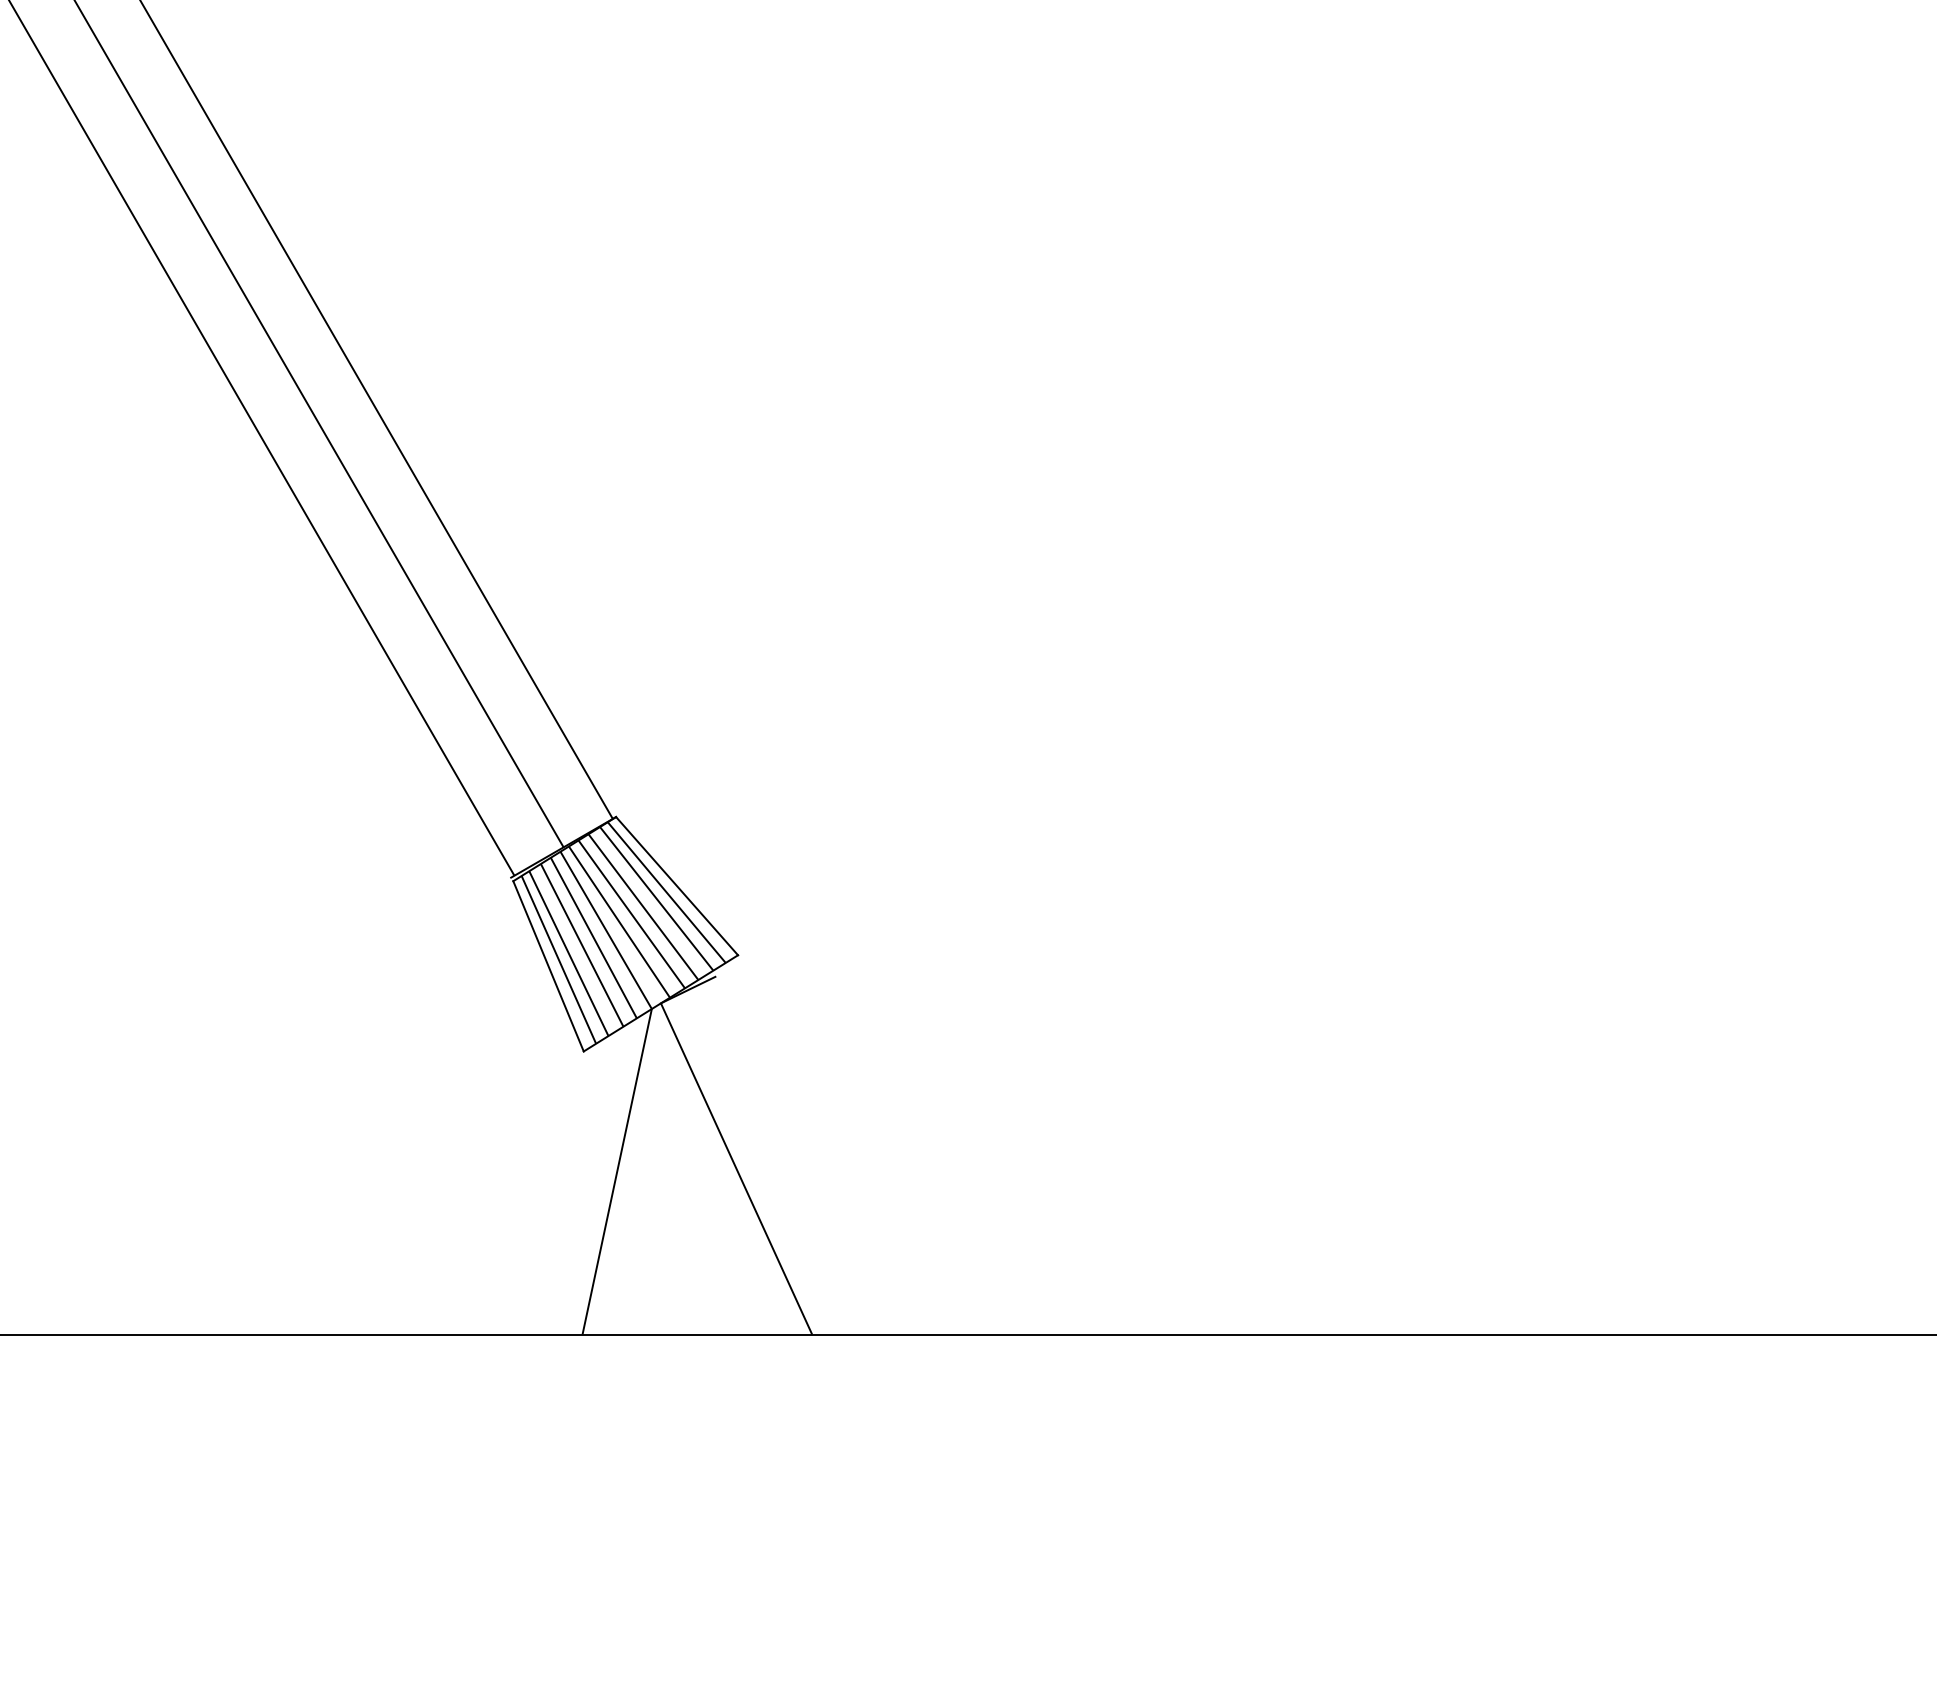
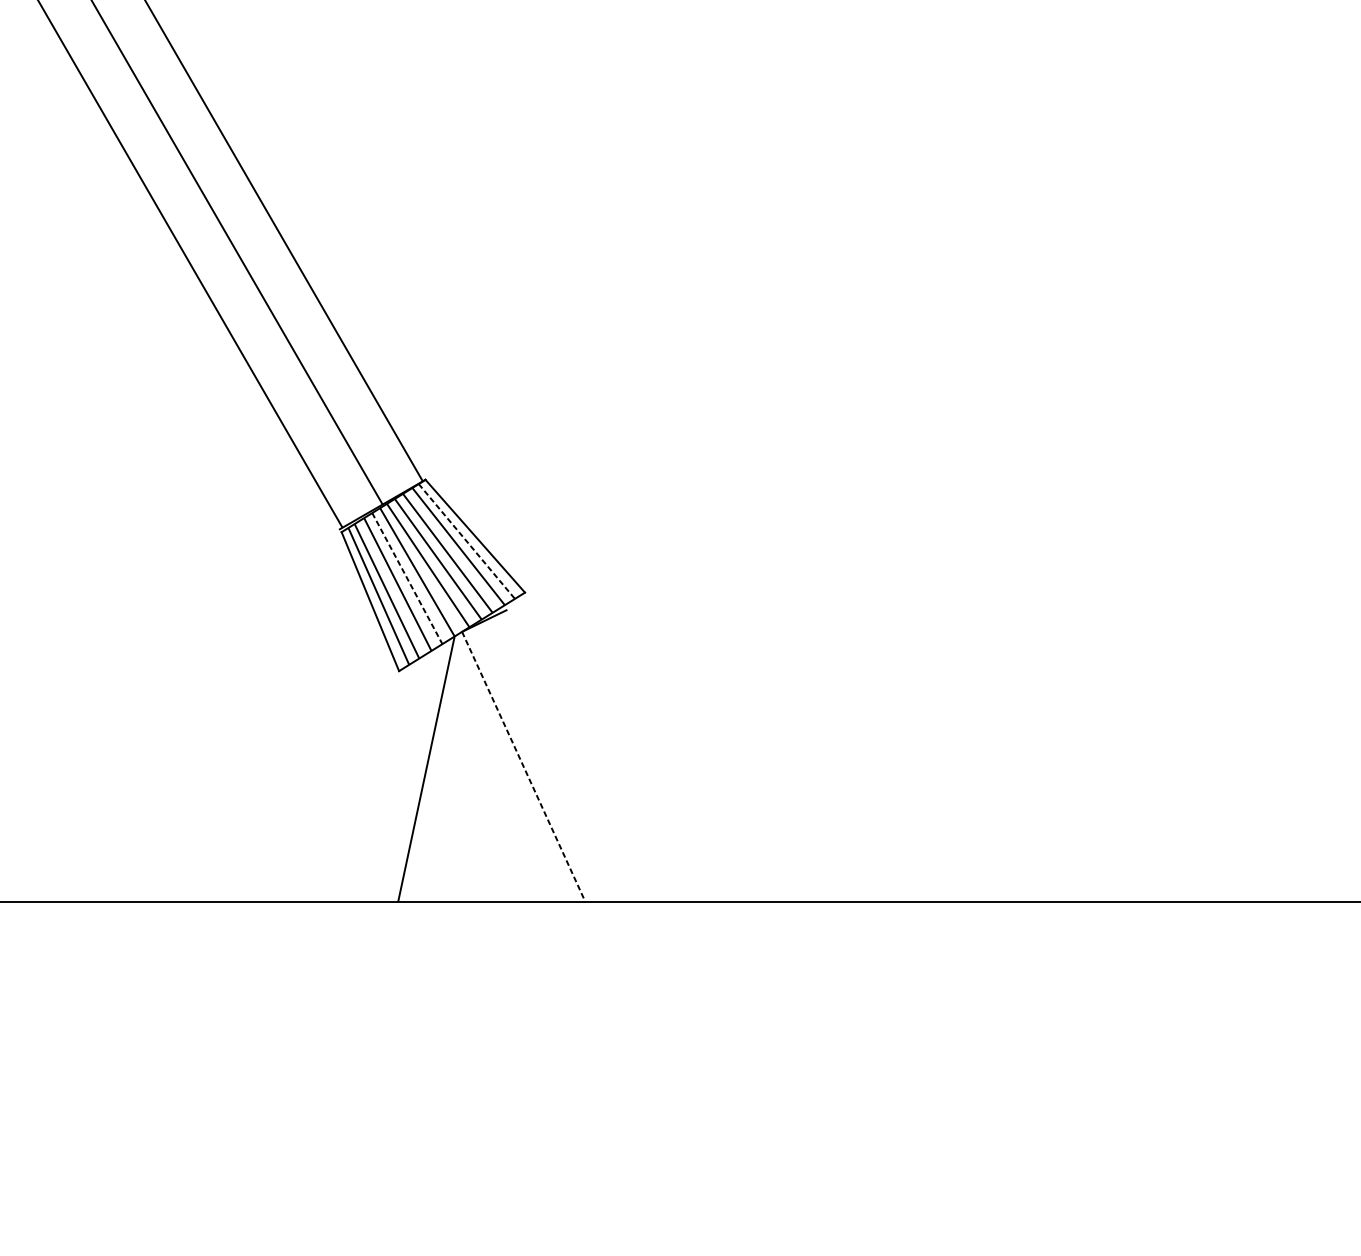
line: (666, 892) -> (466, 541), solid -> dashed
line: (594, 938) -> (407, 578), solid -> dashed
line: (736, 1169) -> (523, 767), solid -> dashed

